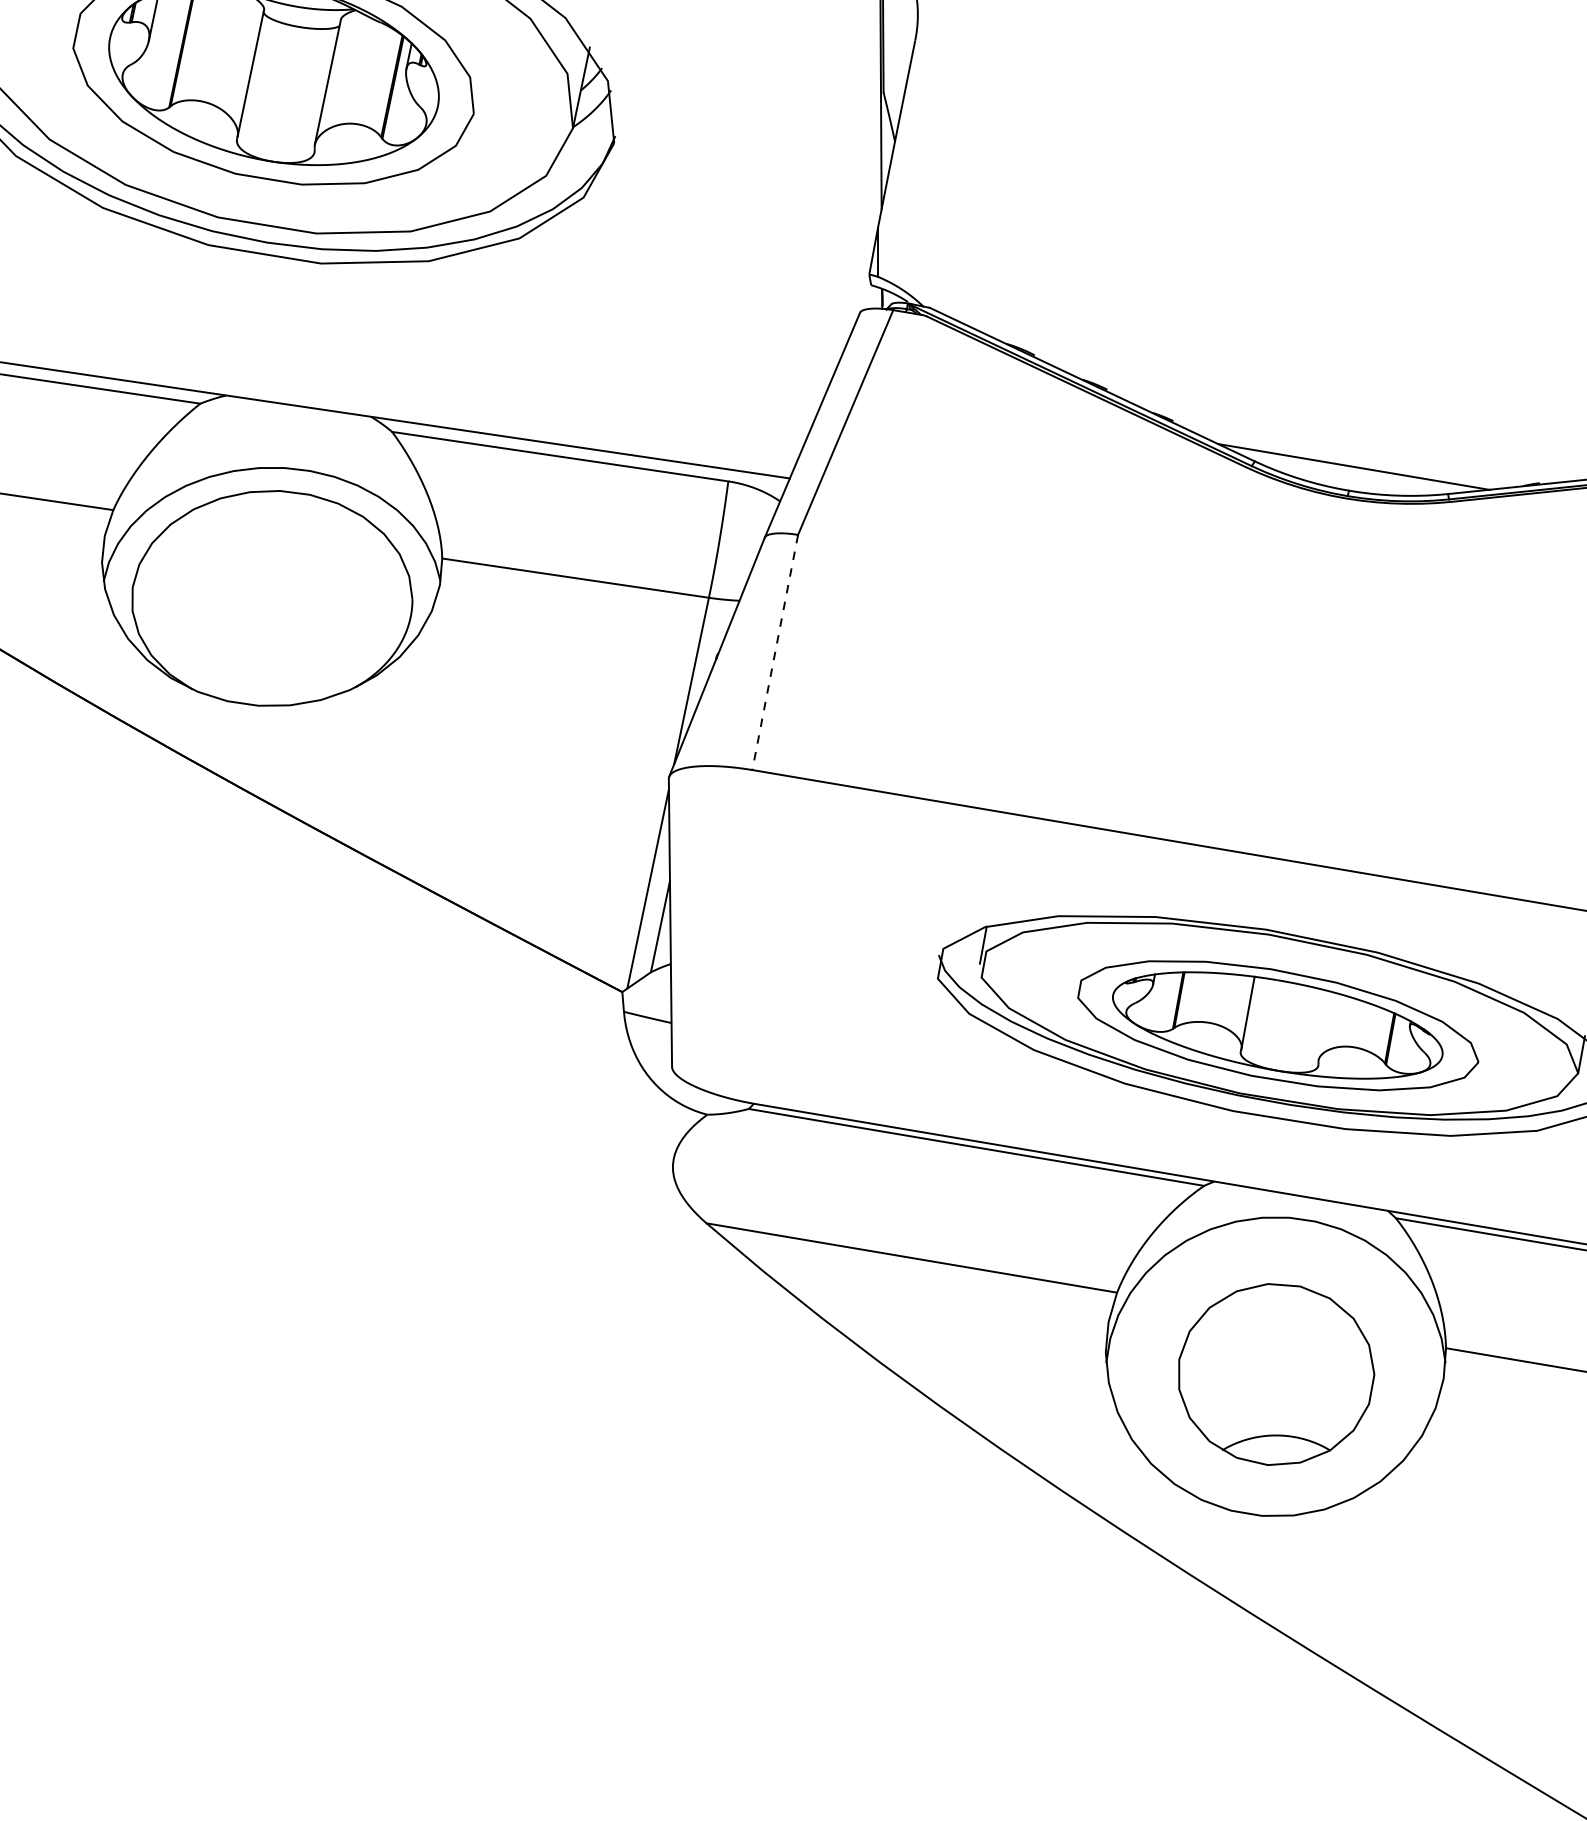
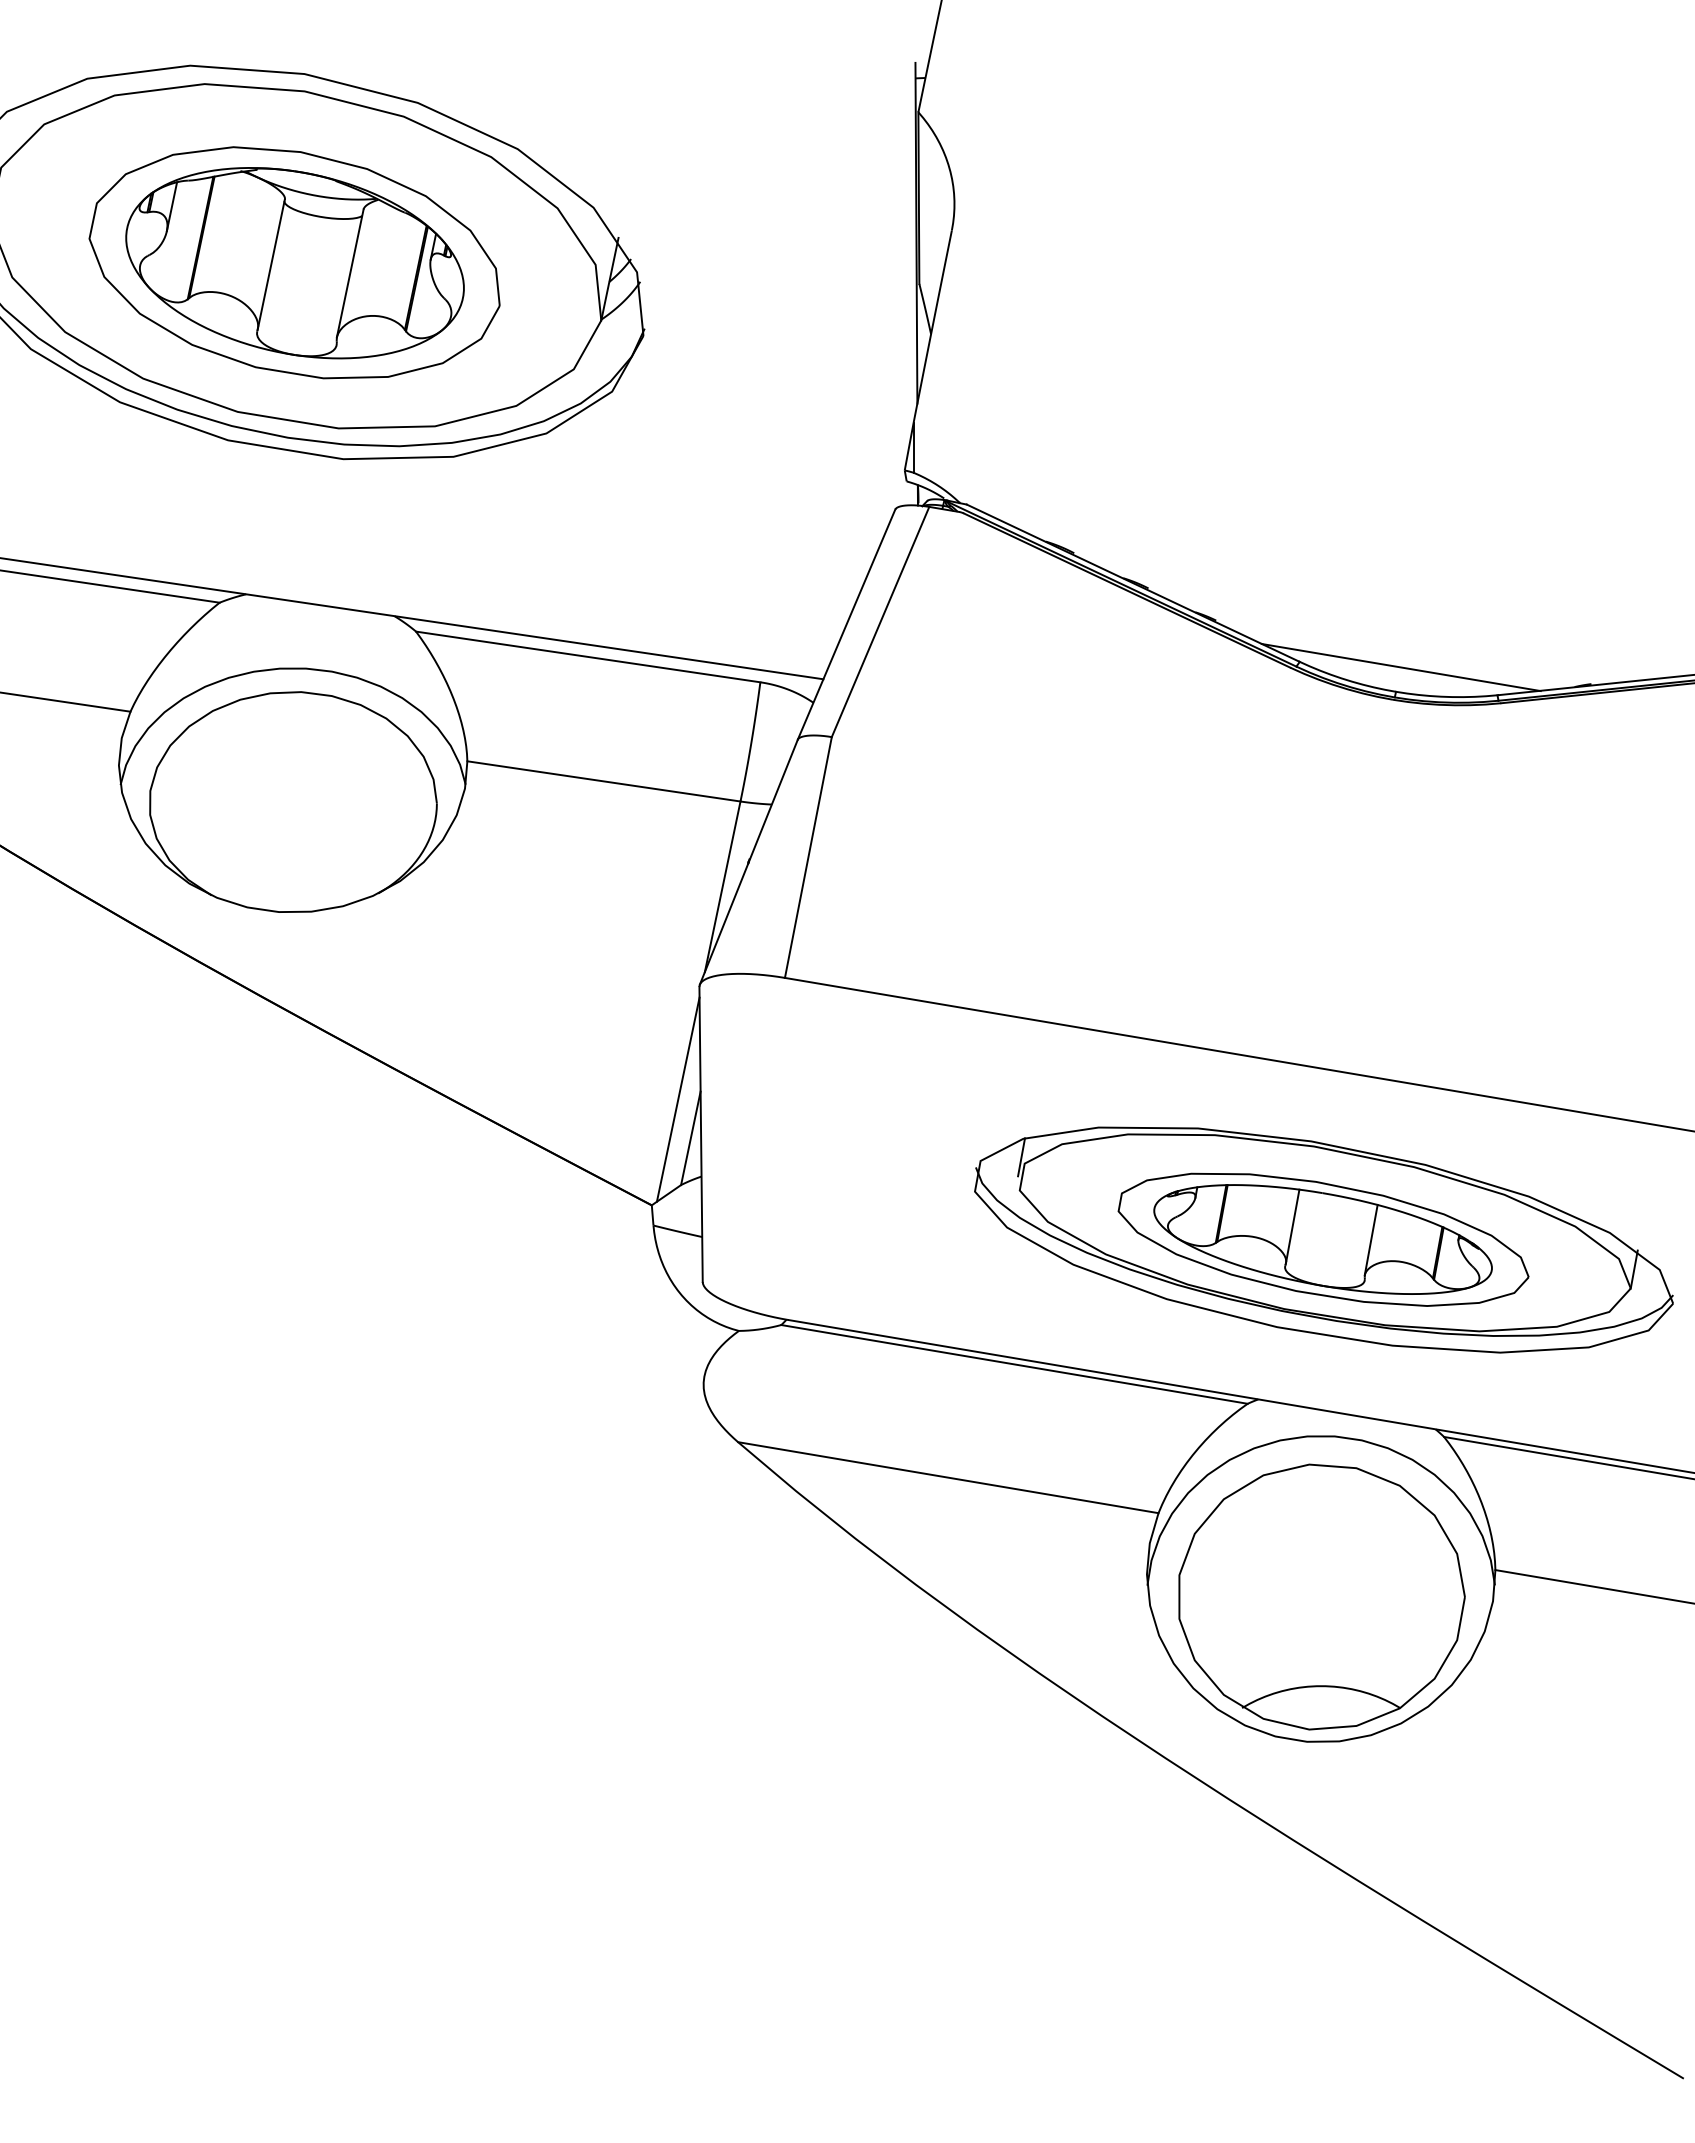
line: (775, 652) -> (808, 857), dashed -> solid
line: (1324, 1025) -> (1370, 1239), added
part: (1276, 1374) -> (1321, 1596), size x1.43

